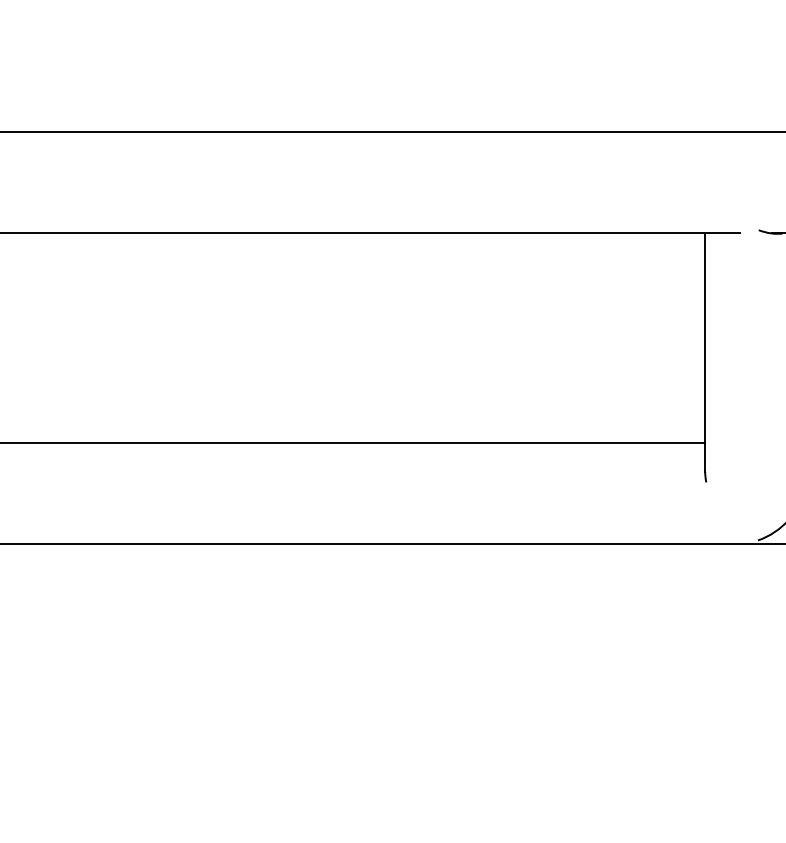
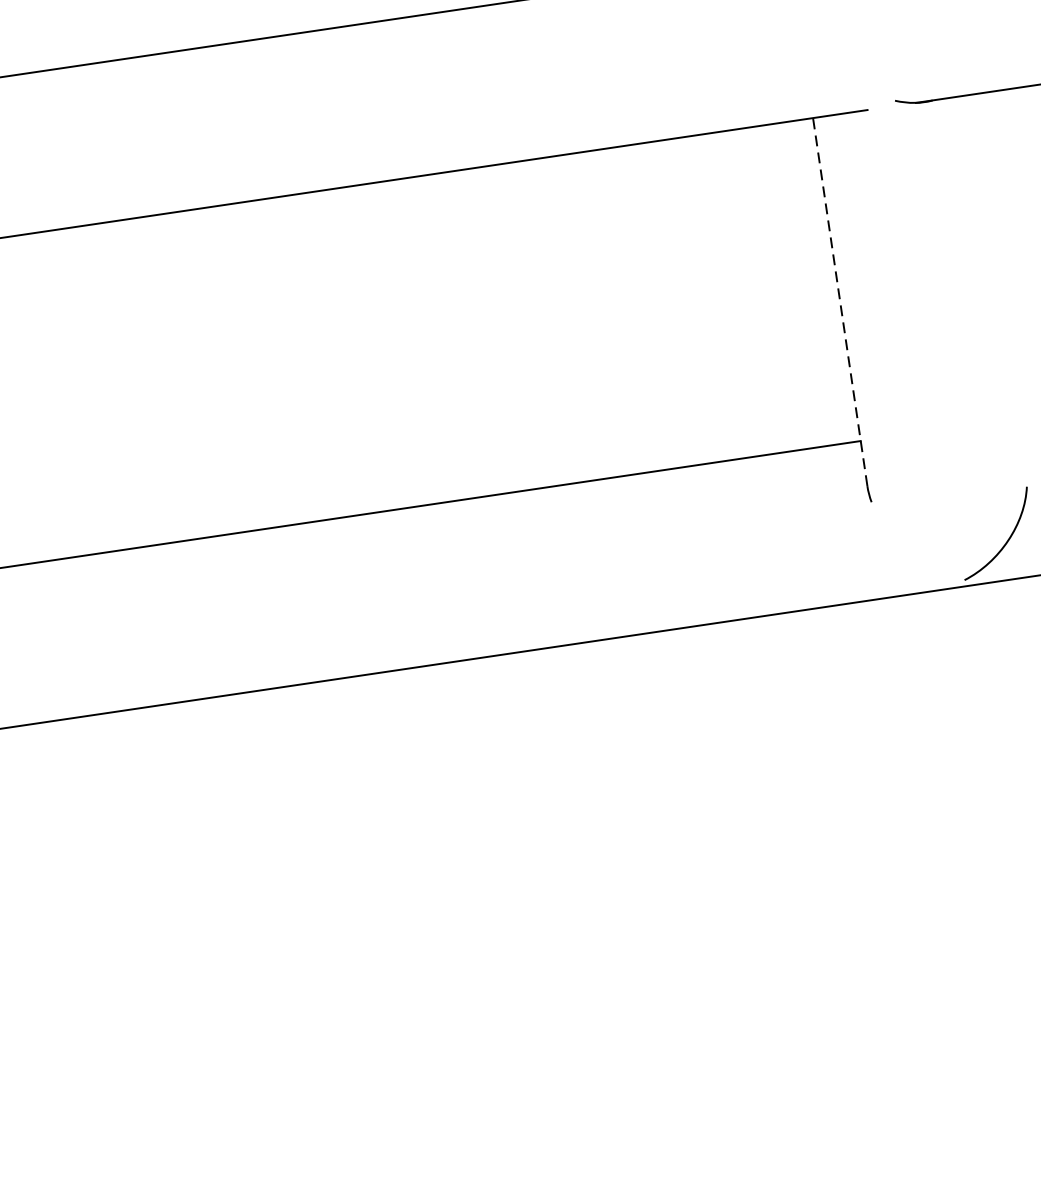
line: (705, 352) -> (840, 301), solid -> dashed

